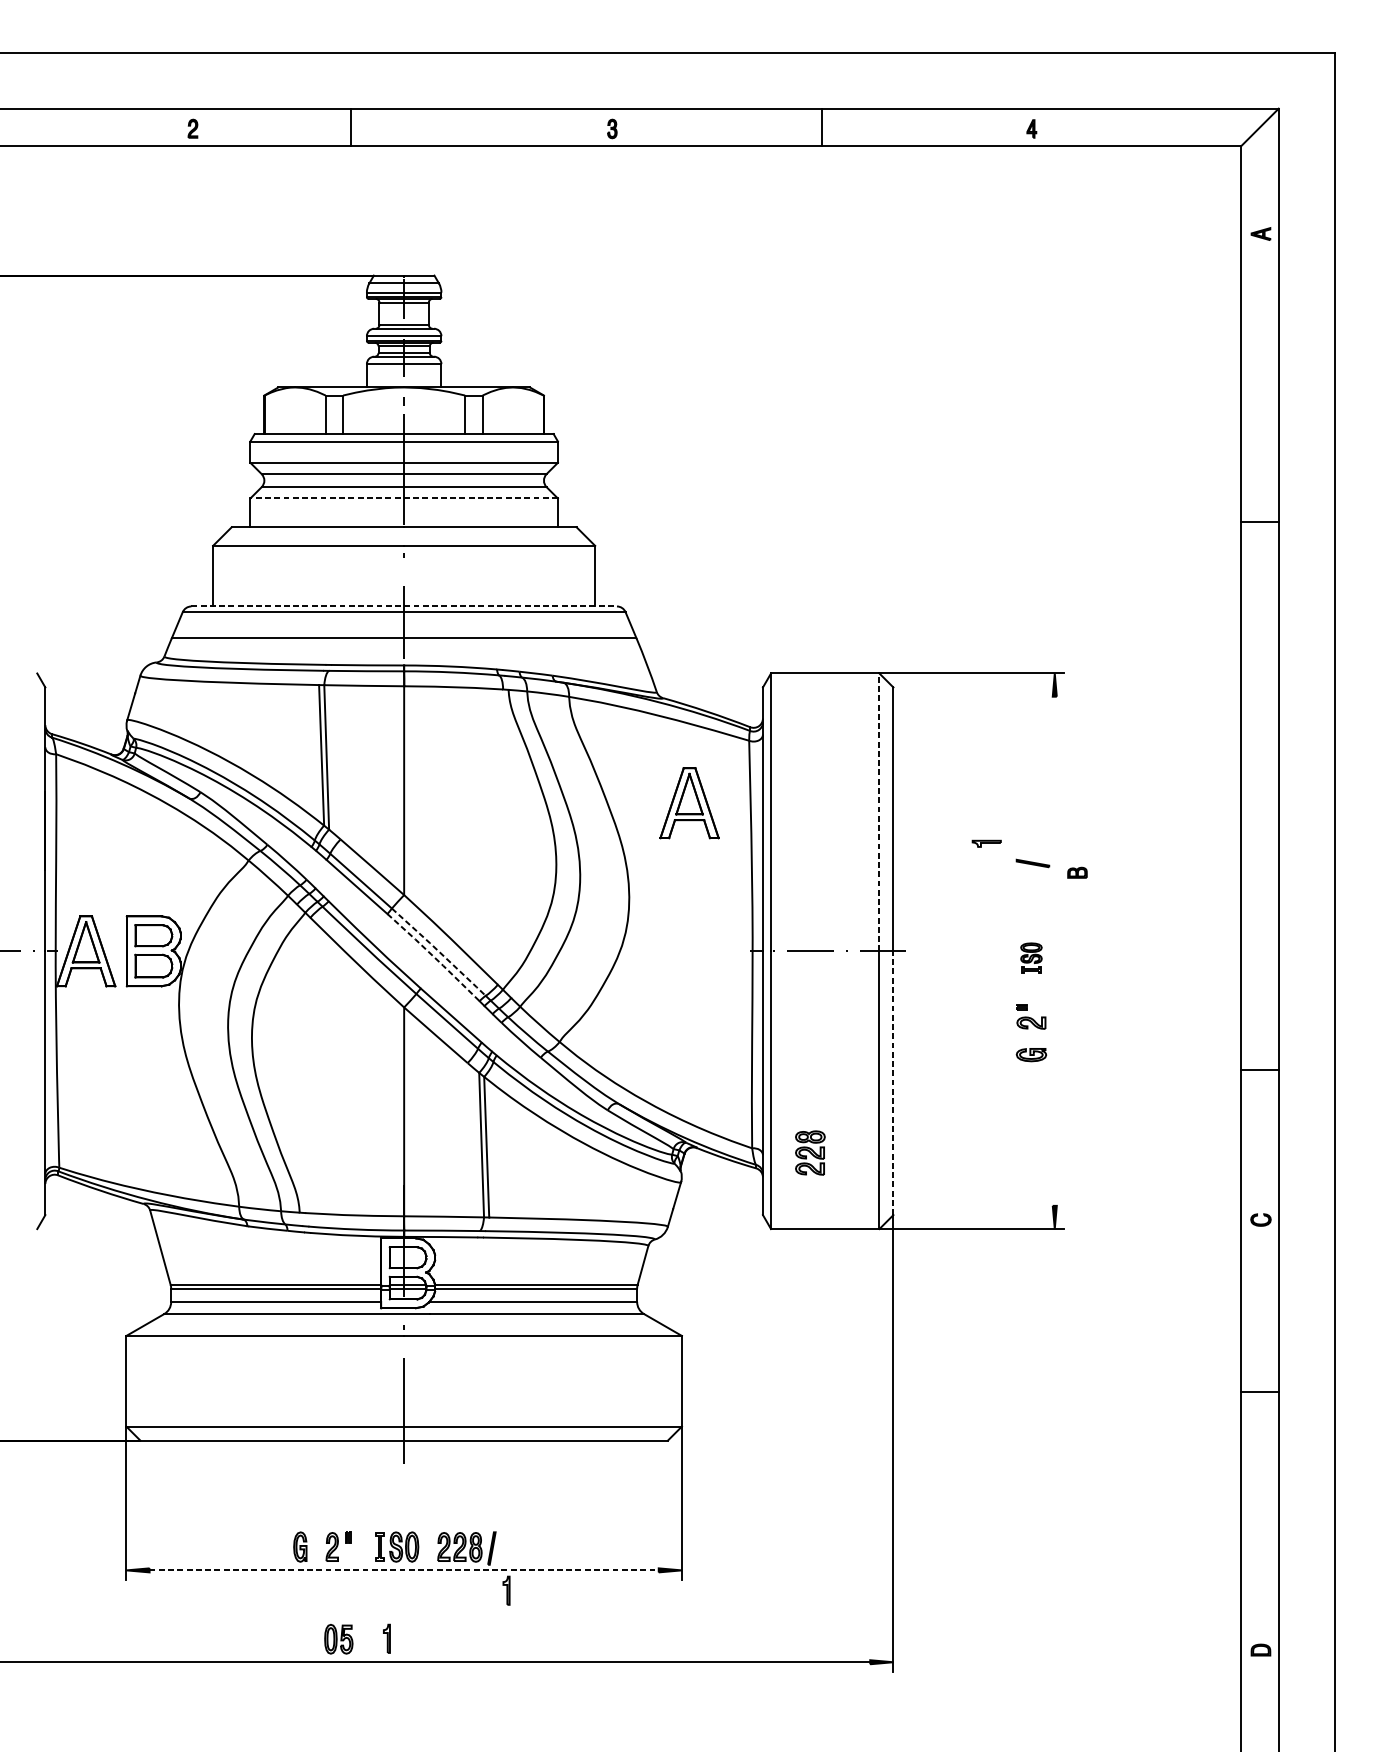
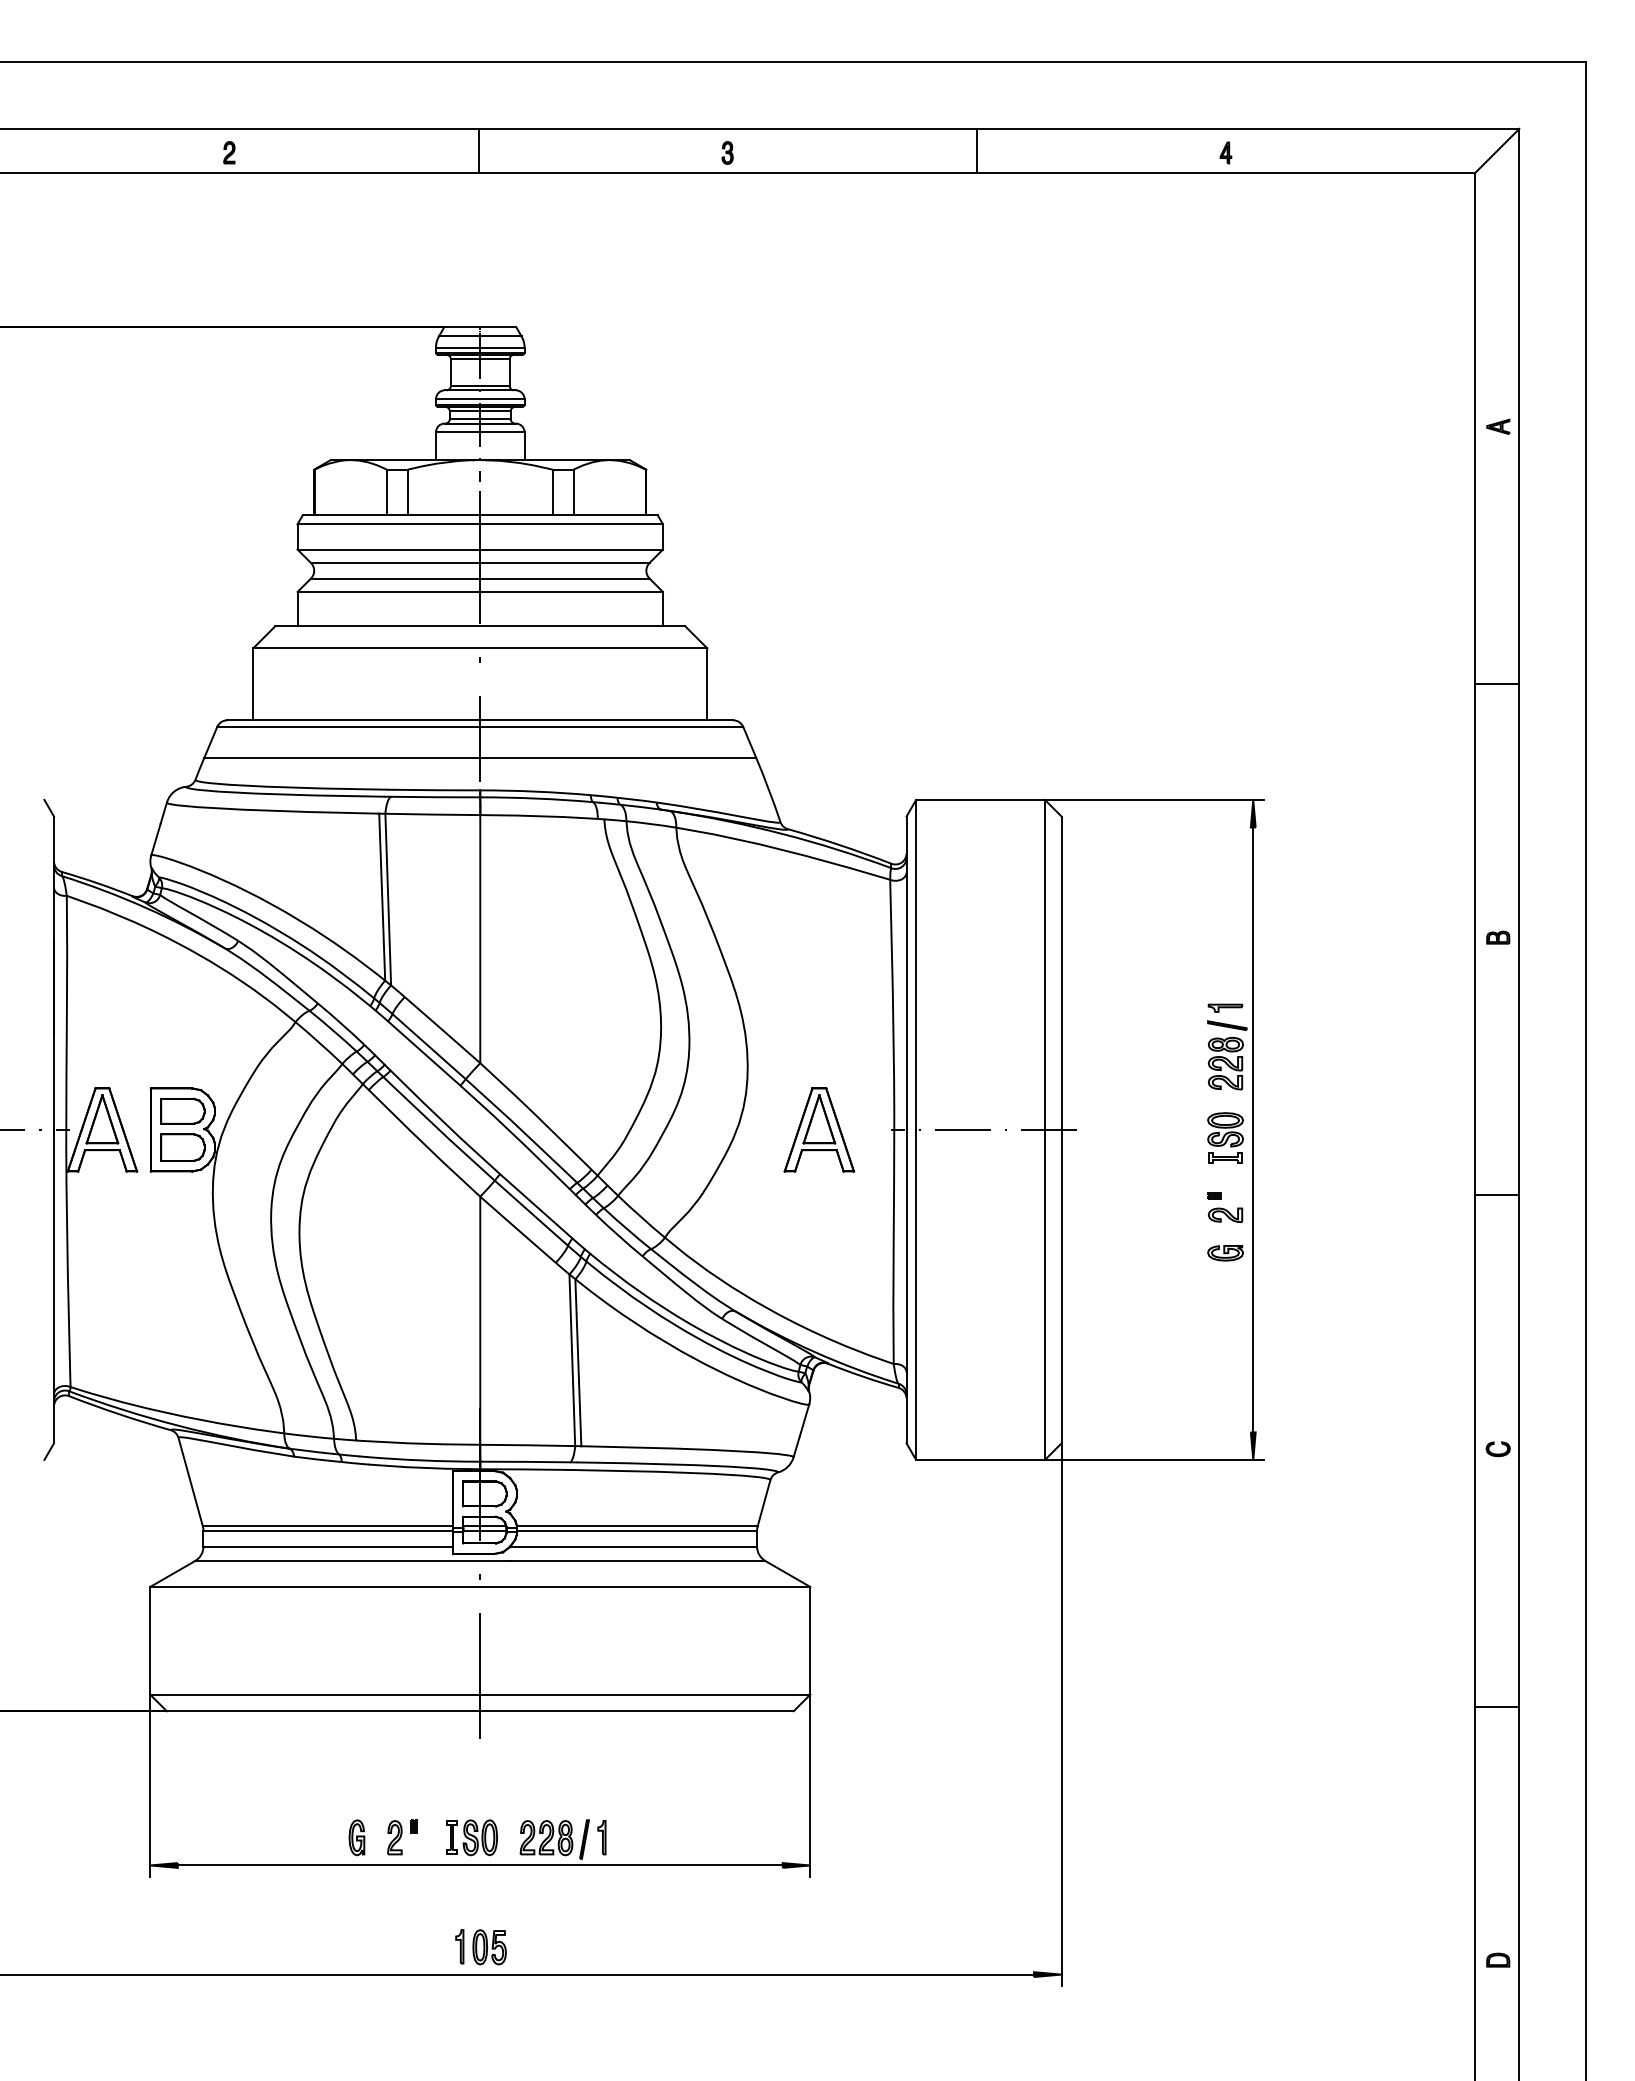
line: (350, 126) -> (478, 150), moved
part: (1261, 233) -> (1498, 426), moved
line: (404, 498) -> (480, 591), dashed -> solid
line: (1260, 522) -> (1497, 684), moved
line: (404, 606) -> (480, 720), dashed -> solid
part: (689, 802) -> (819, 1129), moved
line: (879, 812) -> (1044, 964), dashed -> solid
part: (986, 843) -> (1225, 1007), moved
part: (1077, 872) -> (1498, 937), moved
line: (1054, 950) -> (1253, 1129), added
line: (439, 951) -> (522, 1130), dashed -> solid
line: (433, 956) -> (515, 1136), dashed -> solid
part: (1031, 957) -> (1225, 1137), size x1.43
line: (1260, 1069) -> (1497, 1195), moved
line: (893, 1083) -> (1061, 1286), dashed -> solid
part: (810, 1152) -> (1225, 1063), moved
line: (1260, 1391) -> (1497, 1706), moved
line: (404, 1570) -> (480, 1865), dashed -> solid
part: (506, 1590) -> (601, 1837), moved
part: (338, 1639) -> (489, 1947), moved

